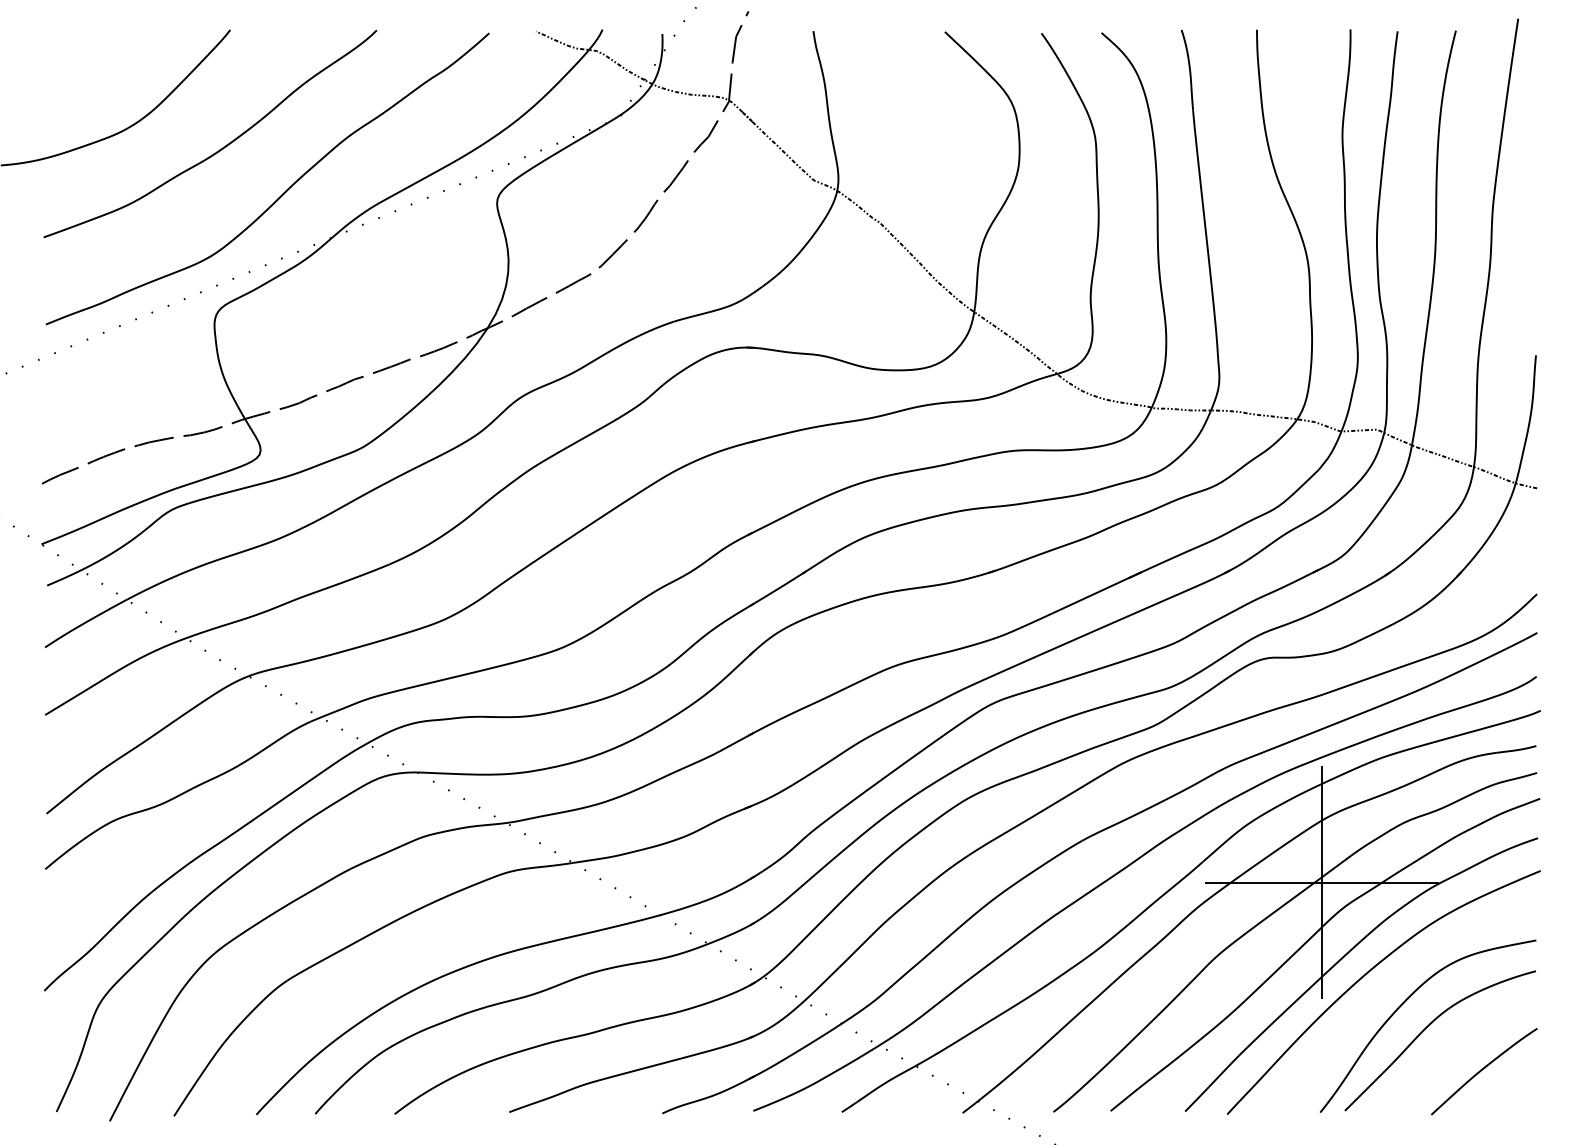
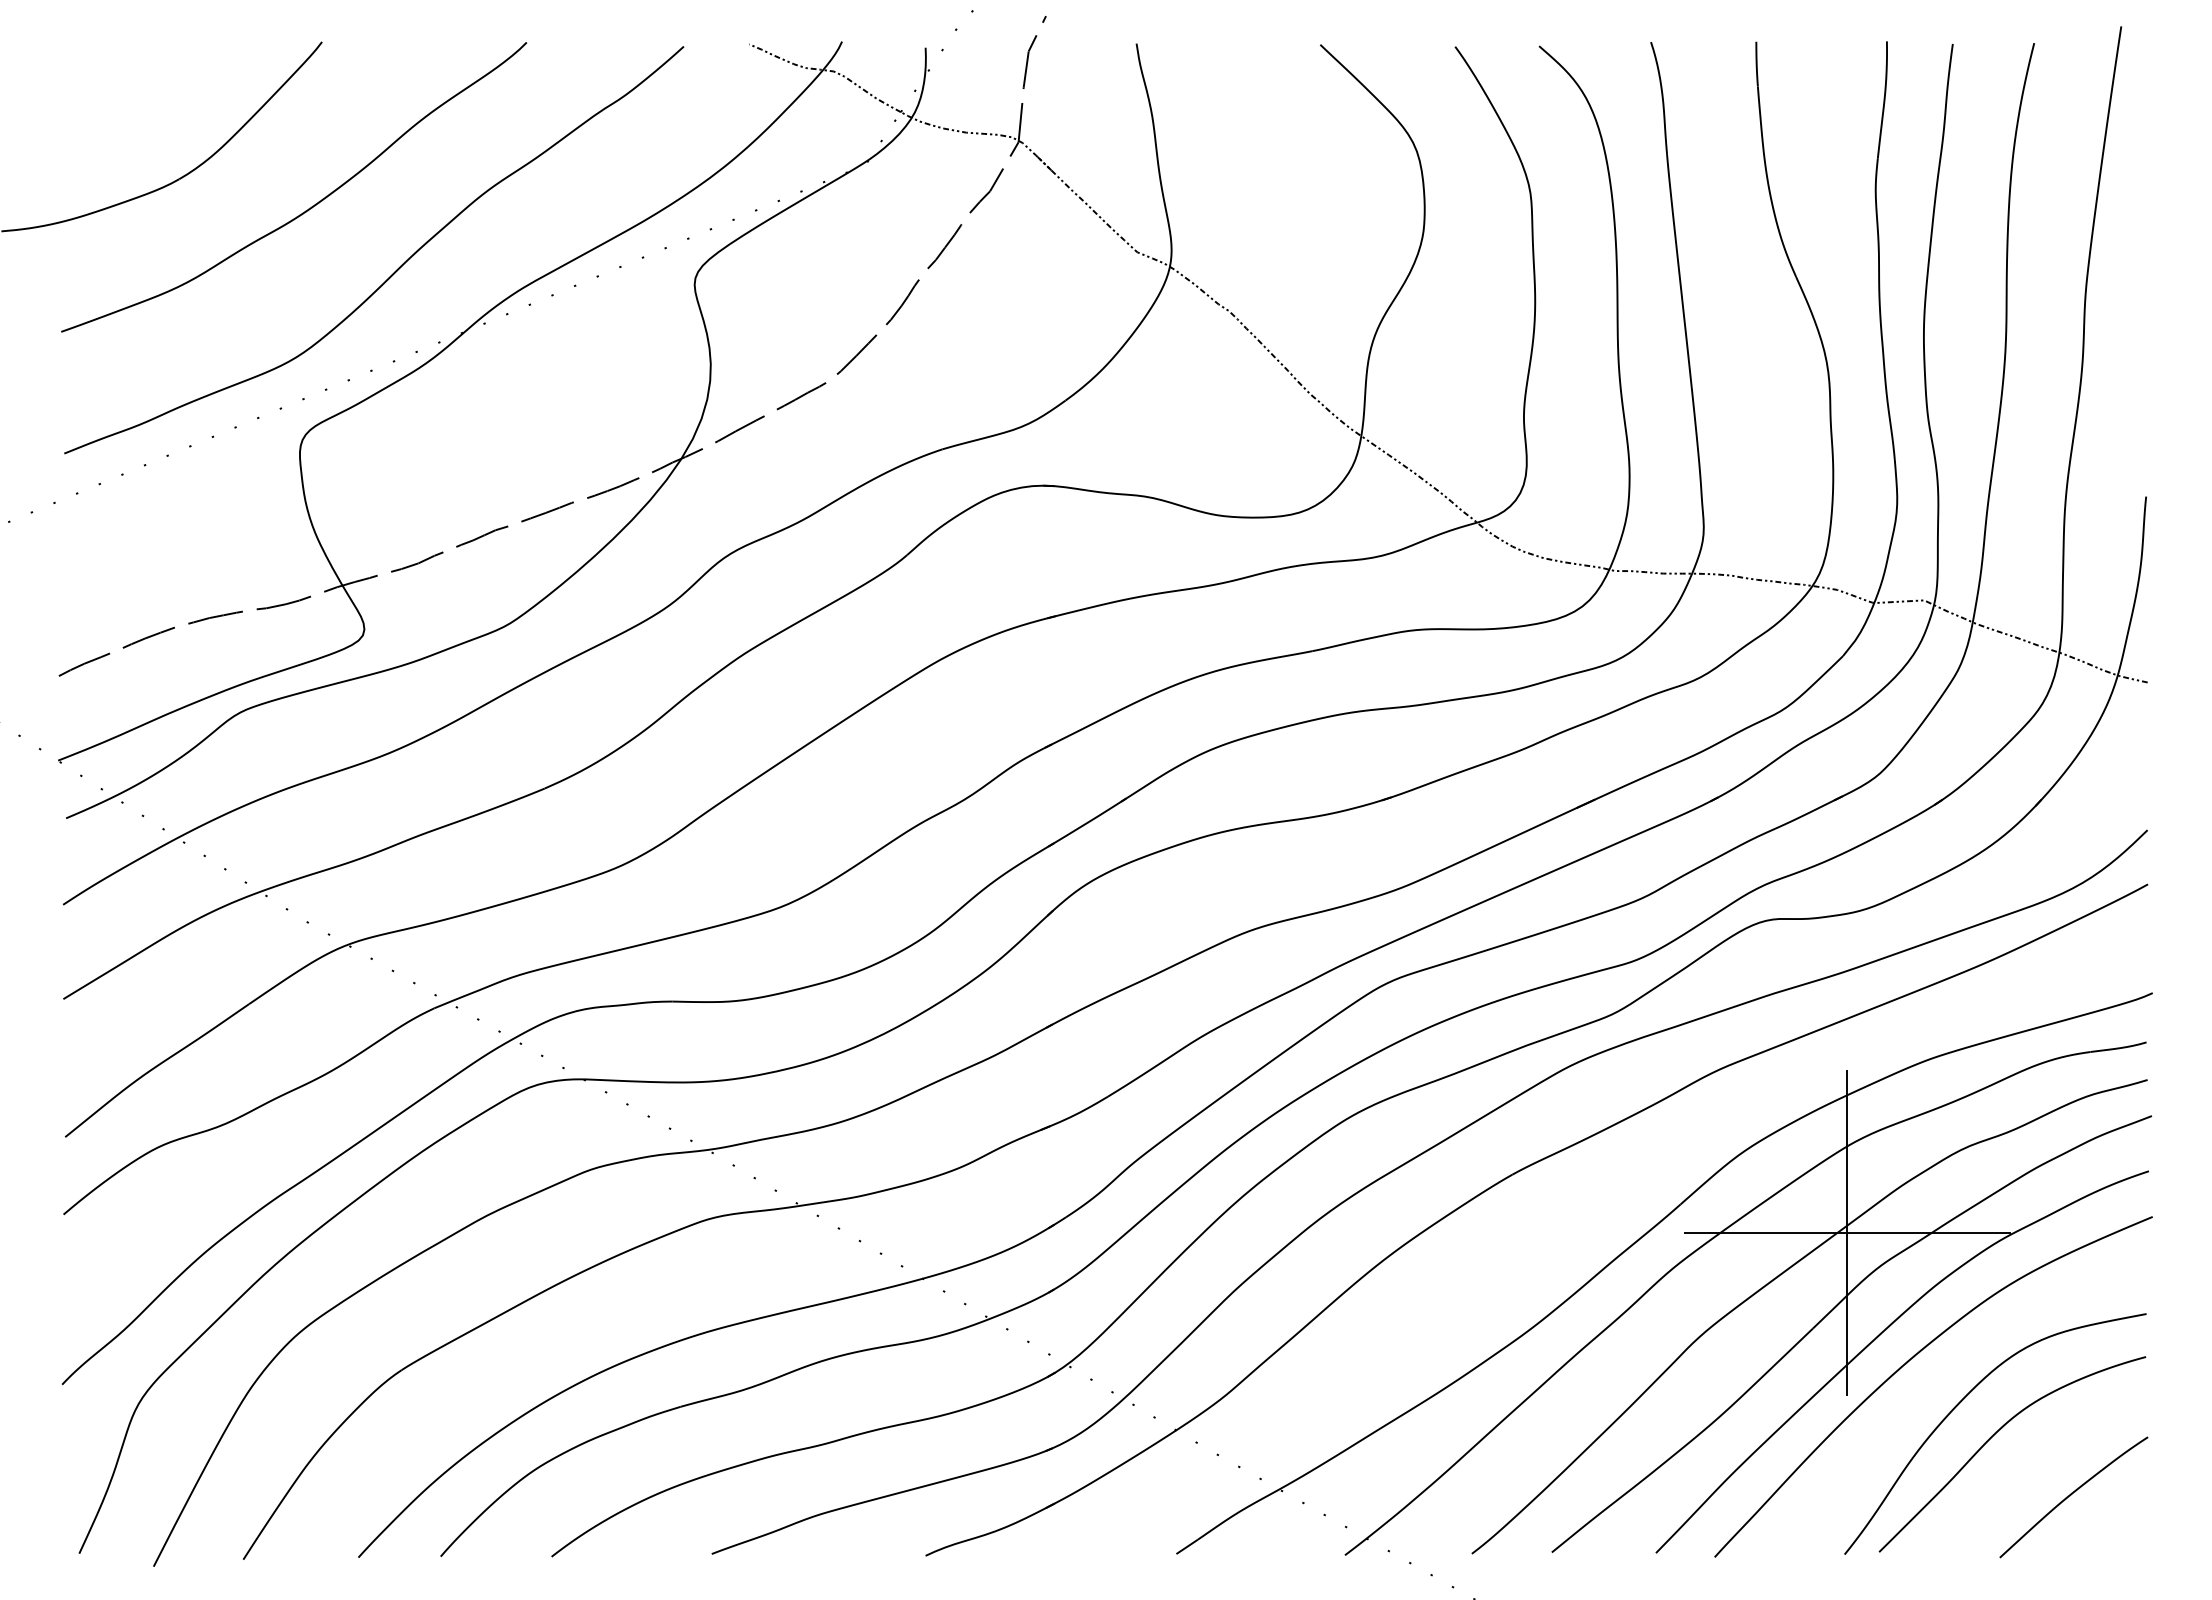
curve: (1128, 867) -> (1576, 1211), removed

